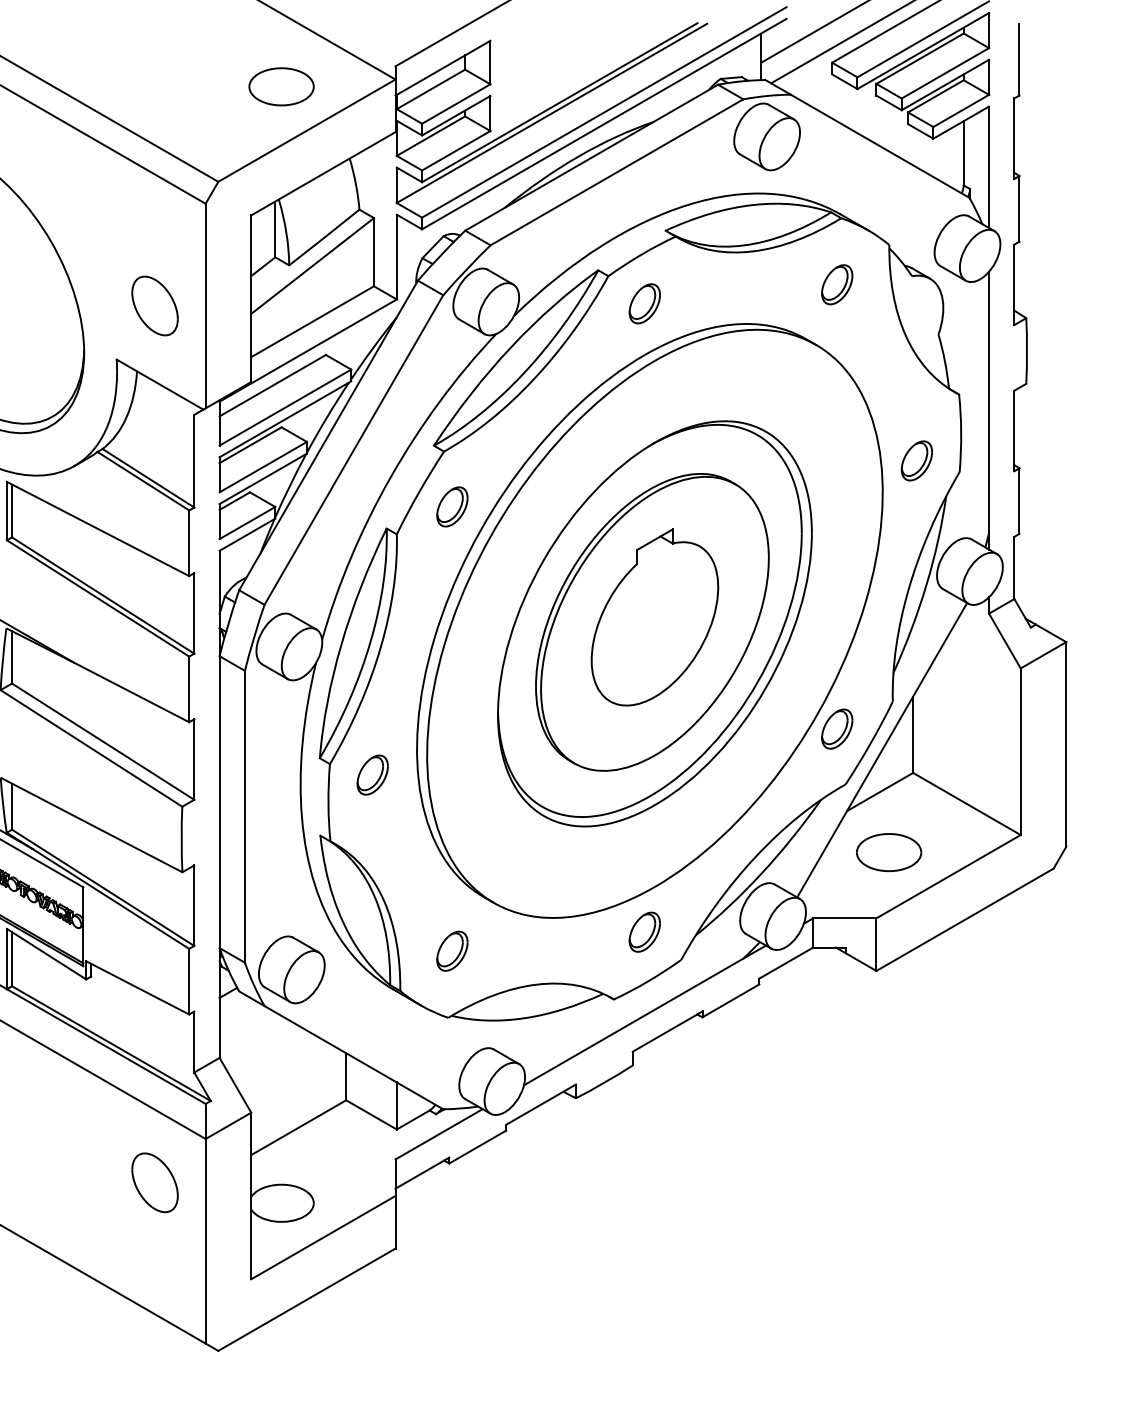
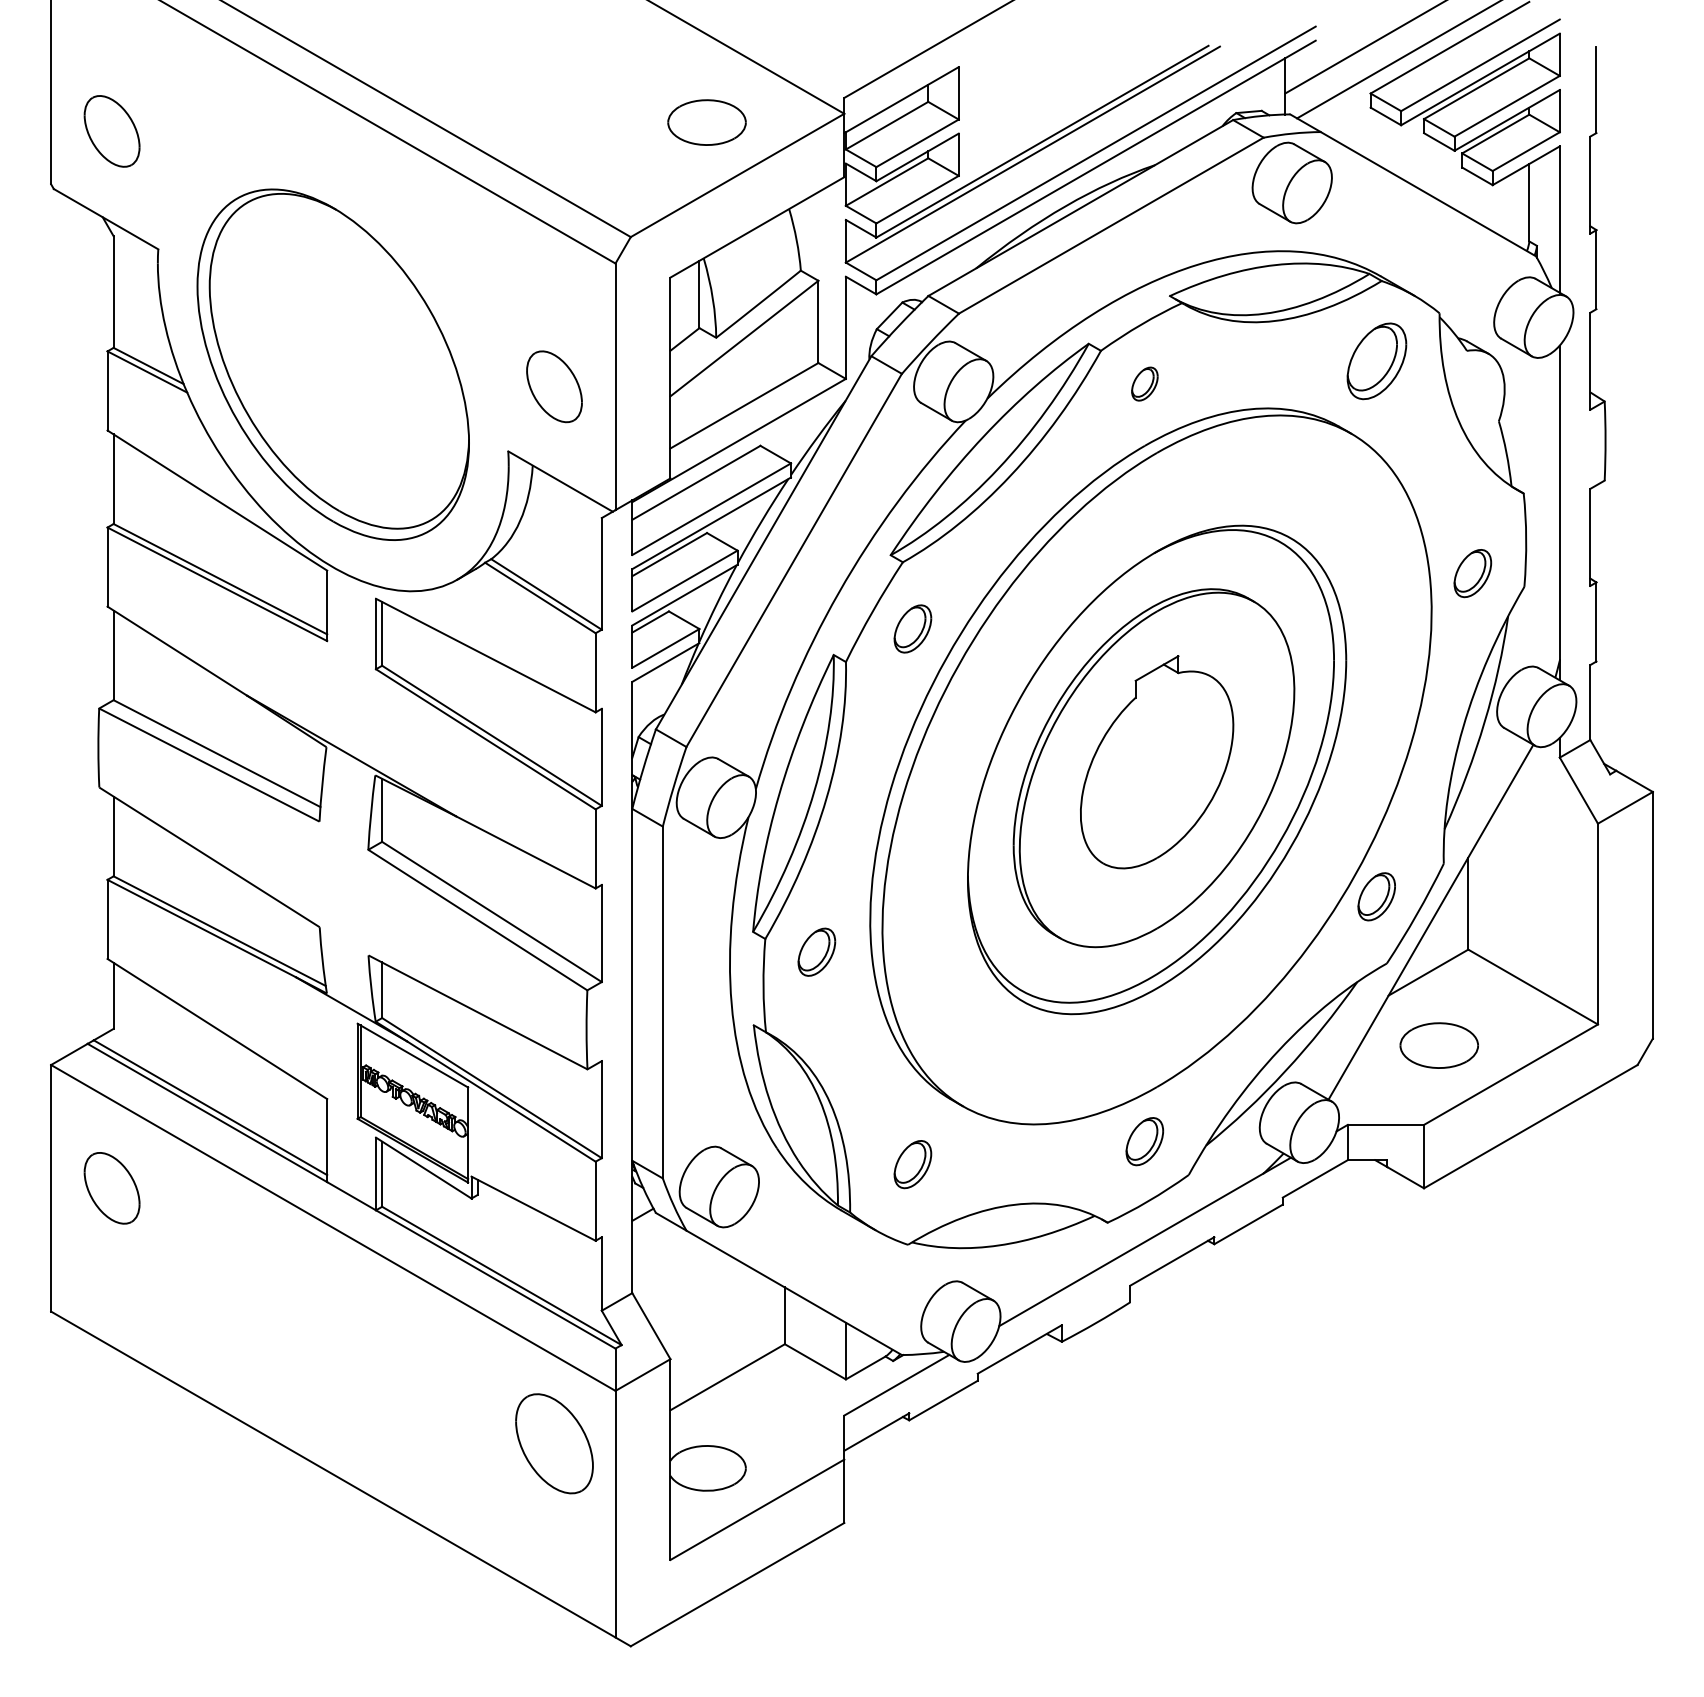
part: (836, 284) -> (1376, 360), size x1.6
part: (644, 303) -> (1144, 383), size x0.7
part: (155, 1182) -> (554, 1443), size x1.4

